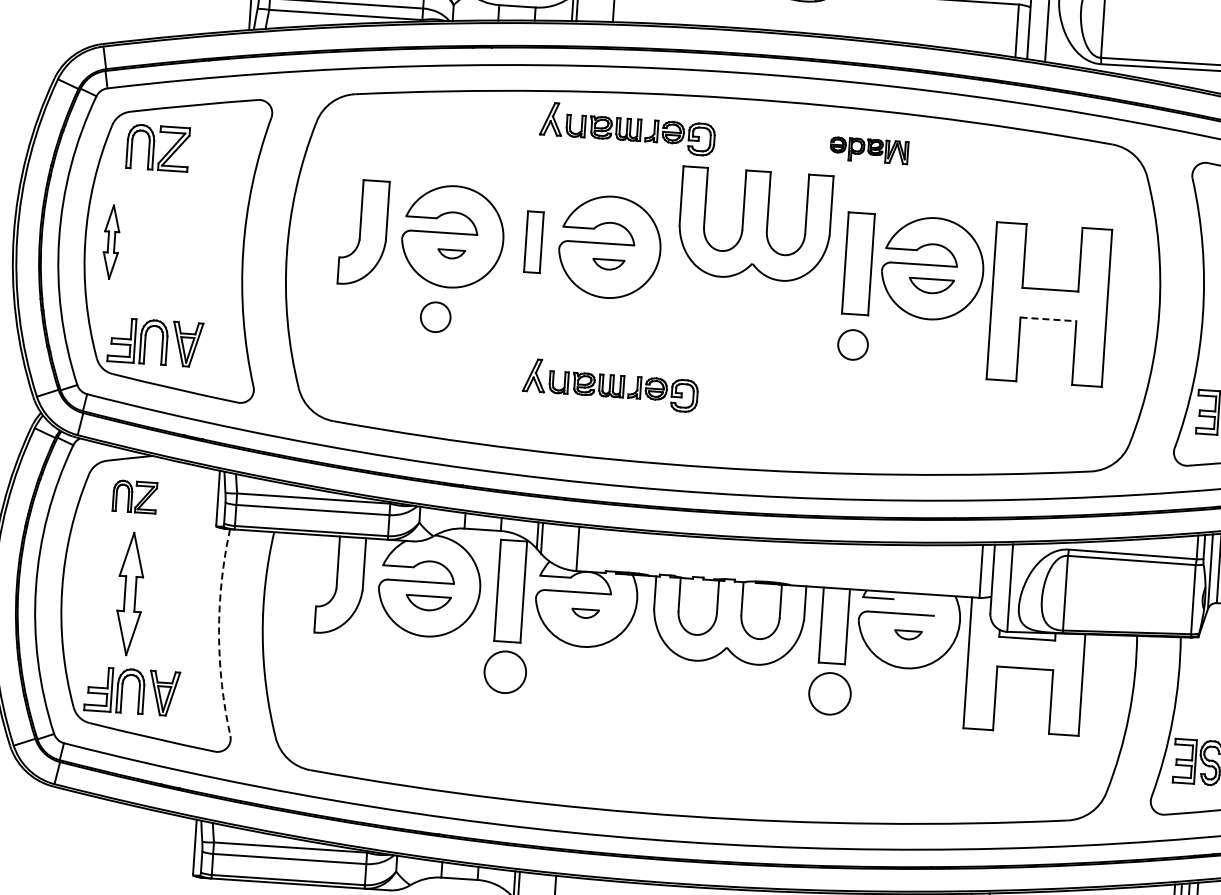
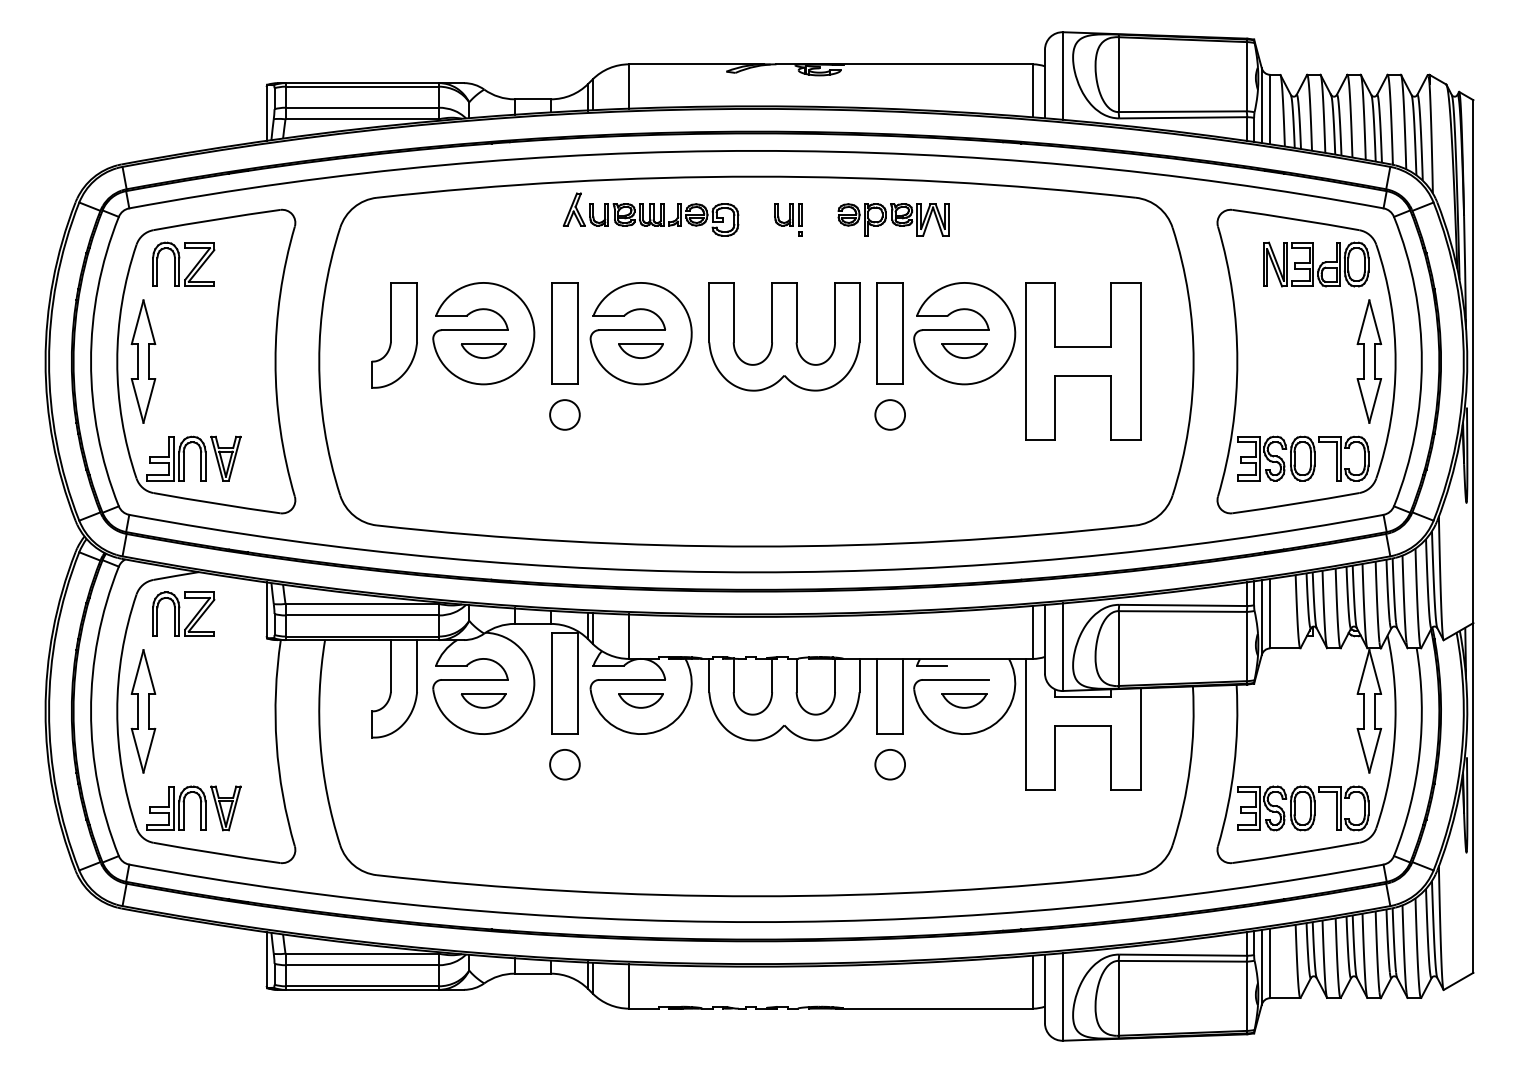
part: (764, 143) -> (788, 219), added
part: (869, 150) -> (893, 219), size x1.43
part: (755, 224) -> (784, 336), moved
part: (111, 242) -> (143, 361), size x1.67
part: (533, 242) -> (564, 333), size x1.67
part: (451, 253) -> (483, 350), size x1.67
part: (608, 264) -> (640, 350), size x1.43
circle: (435, 316) -> (564, 414), moved
line: (1048, 319) -> (1083, 376), dashed -> solid
part: (611, 385) -> (651, 471), removed
part: (134, 496) -> (183, 613), size x1.43
part: (130, 594) -> (143, 711), moved
part: (584, 613) -> (640, 700), size x1.67
arc: (218, 633) -> (276, 744), dashed -> solid
part: (908, 634) -> (964, 700), size x1.67
circle: (504, 672) -> (564, 764), size x0.71
circle: (829, 693) -> (889, 764), size x0.71

